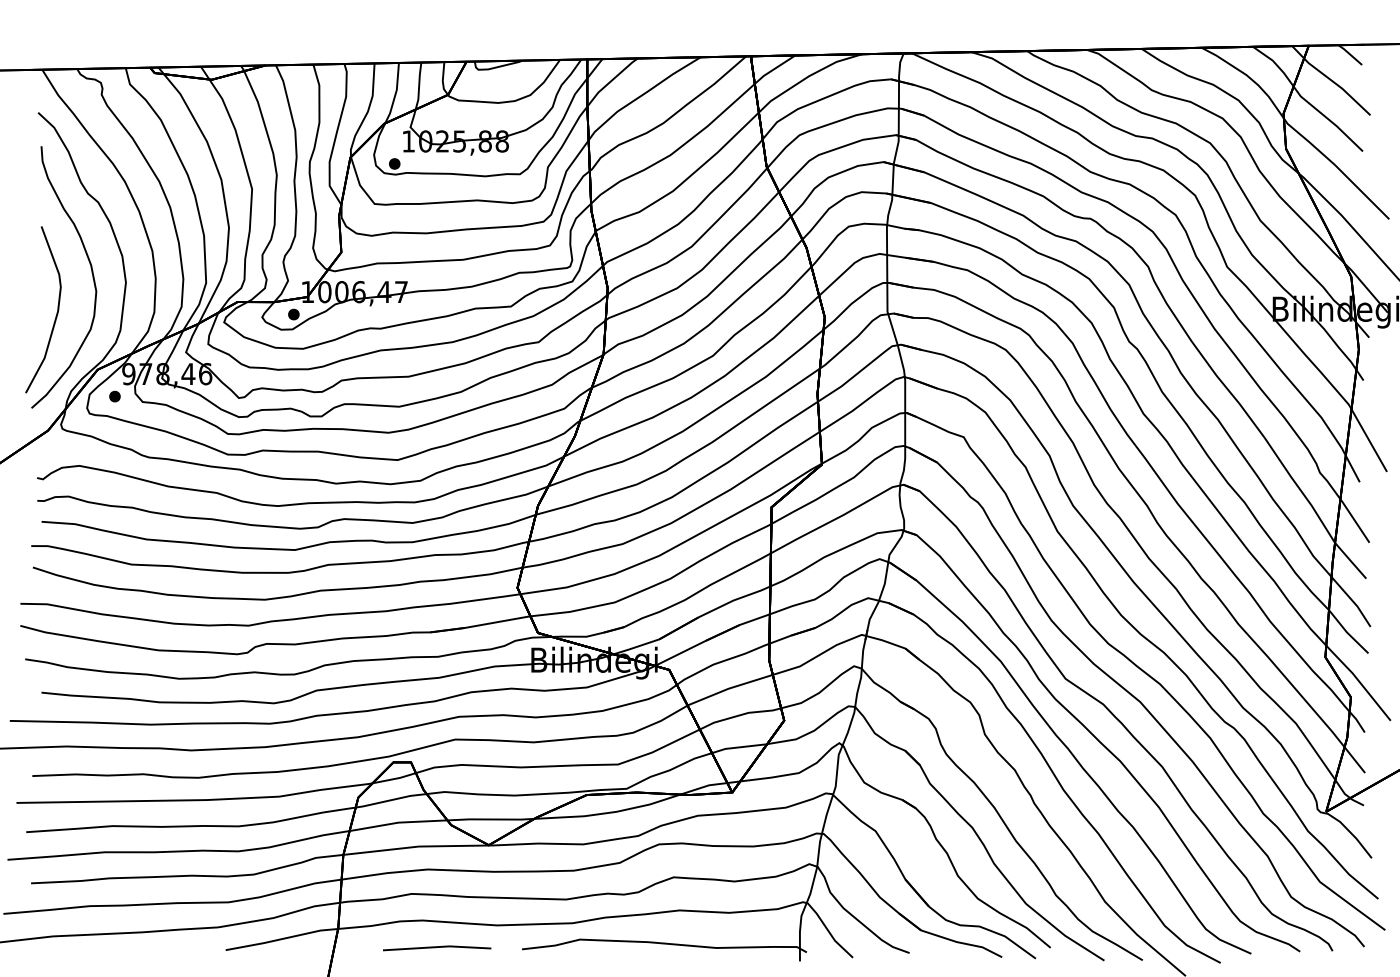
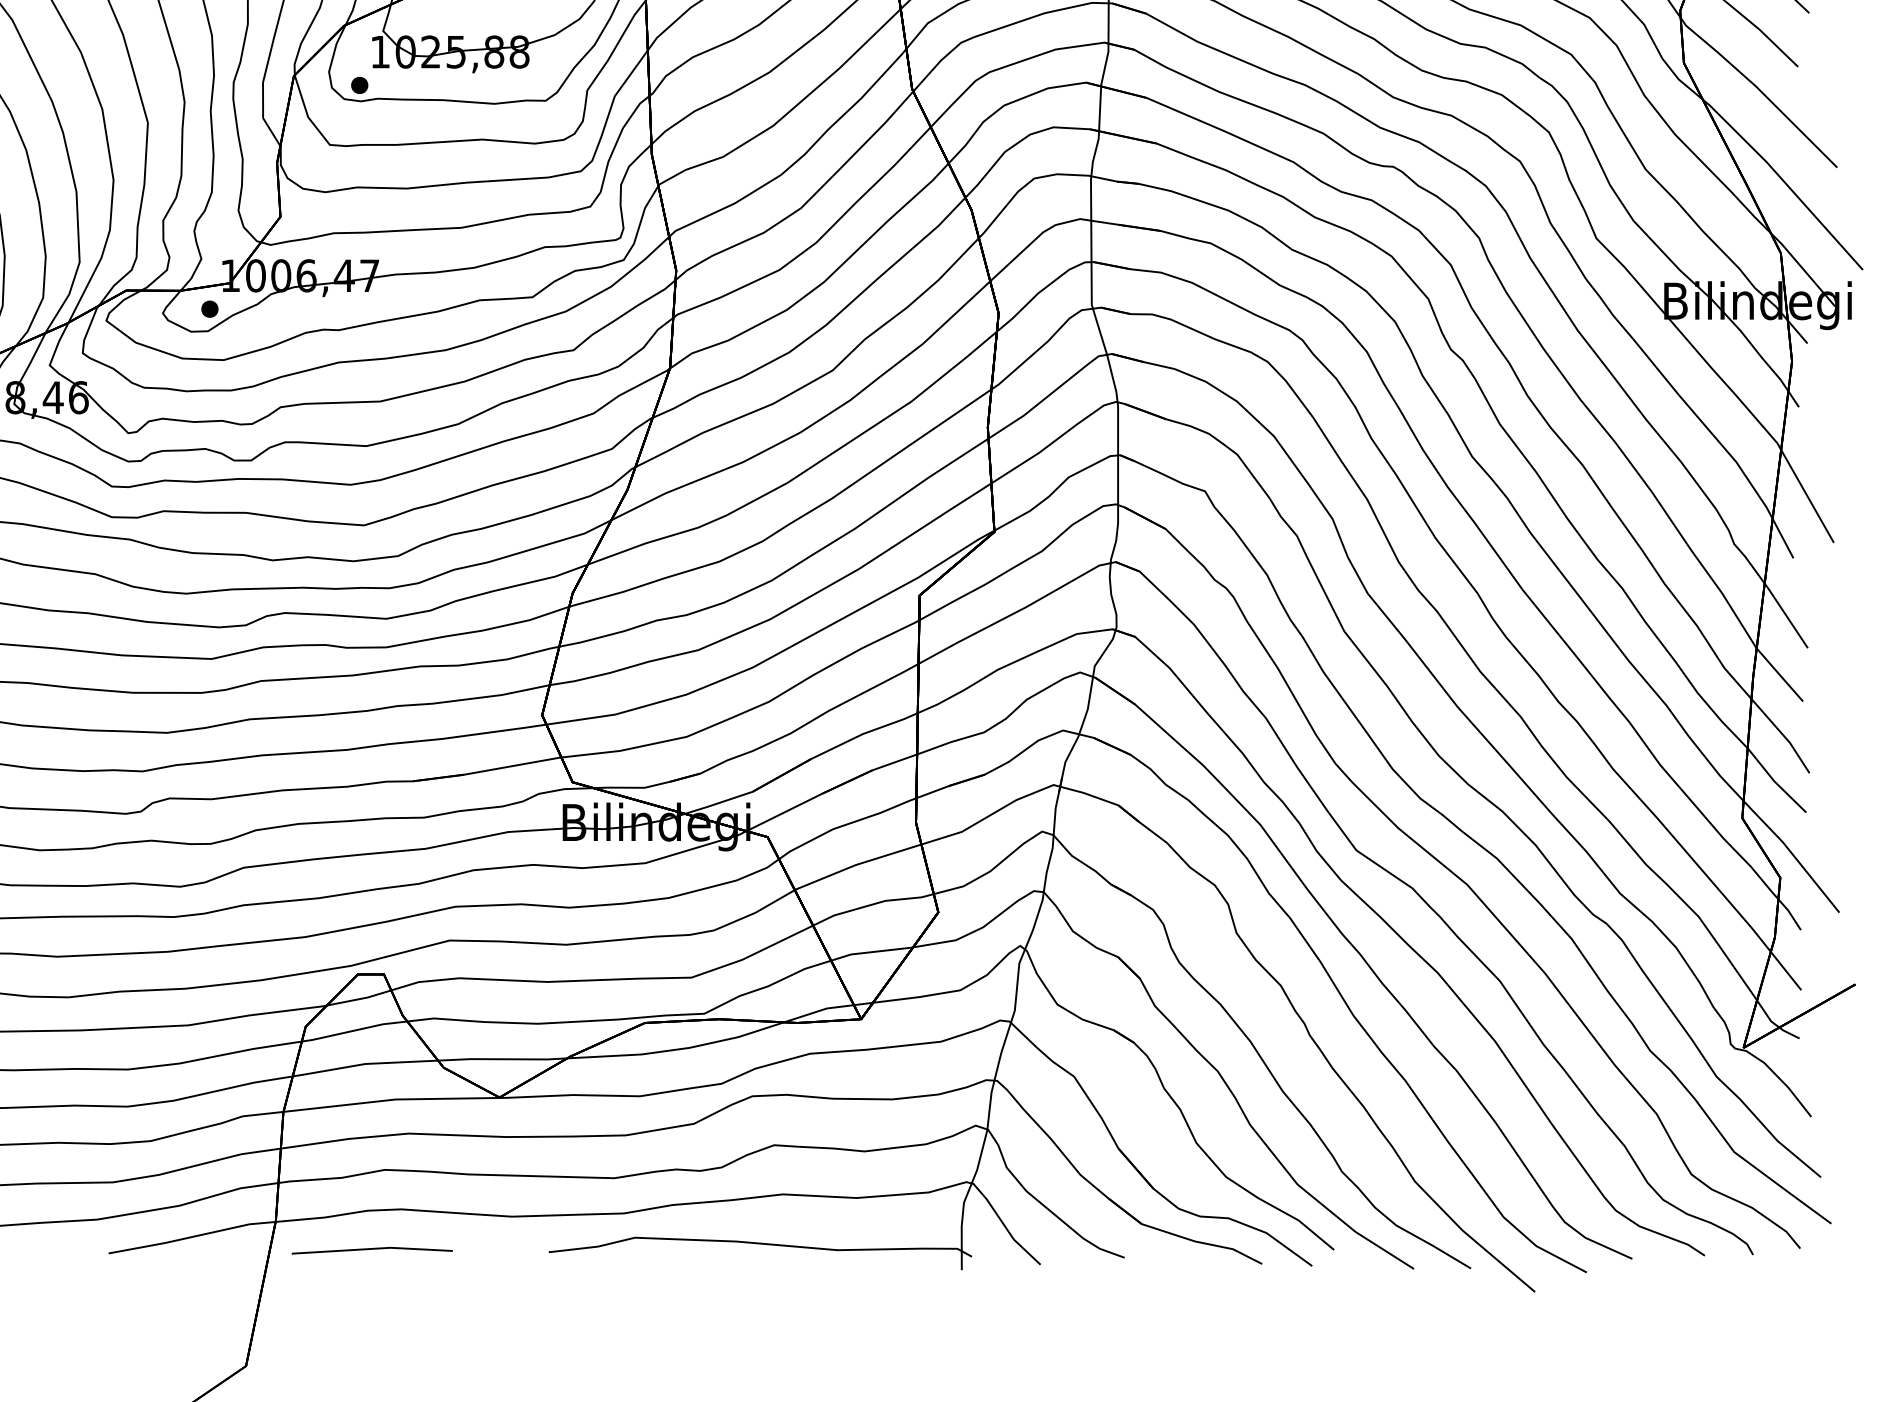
line: (437, 947) -> (372, 1249), moved

